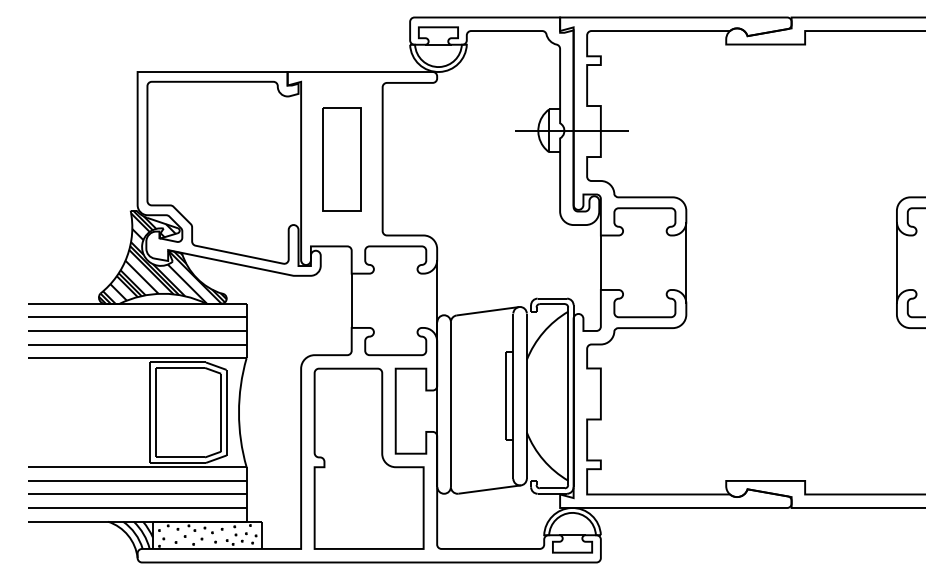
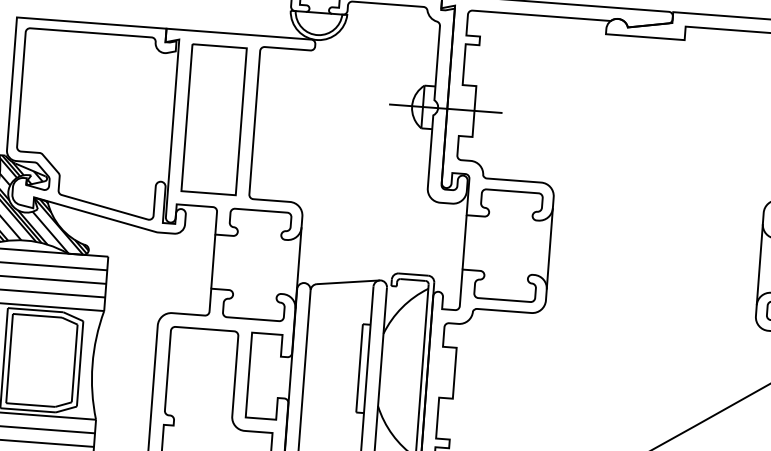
part: (341, 159) -> (213, 120), size x1.43

